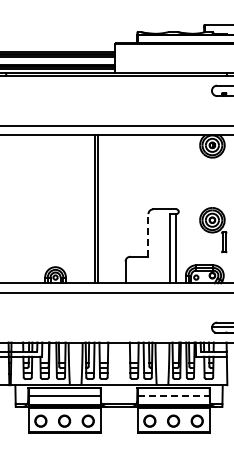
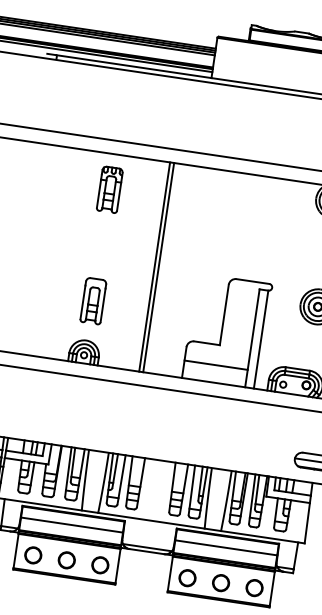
part: (56, 160) -> (109, 189), added
line: (148, 234) -> (224, 313), dashed -> solid
part: (56, 238) -> (93, 300), added
line: (147, 270) -> (215, 364), added
line: (174, 396) -> (227, 548), dashed -> solid

